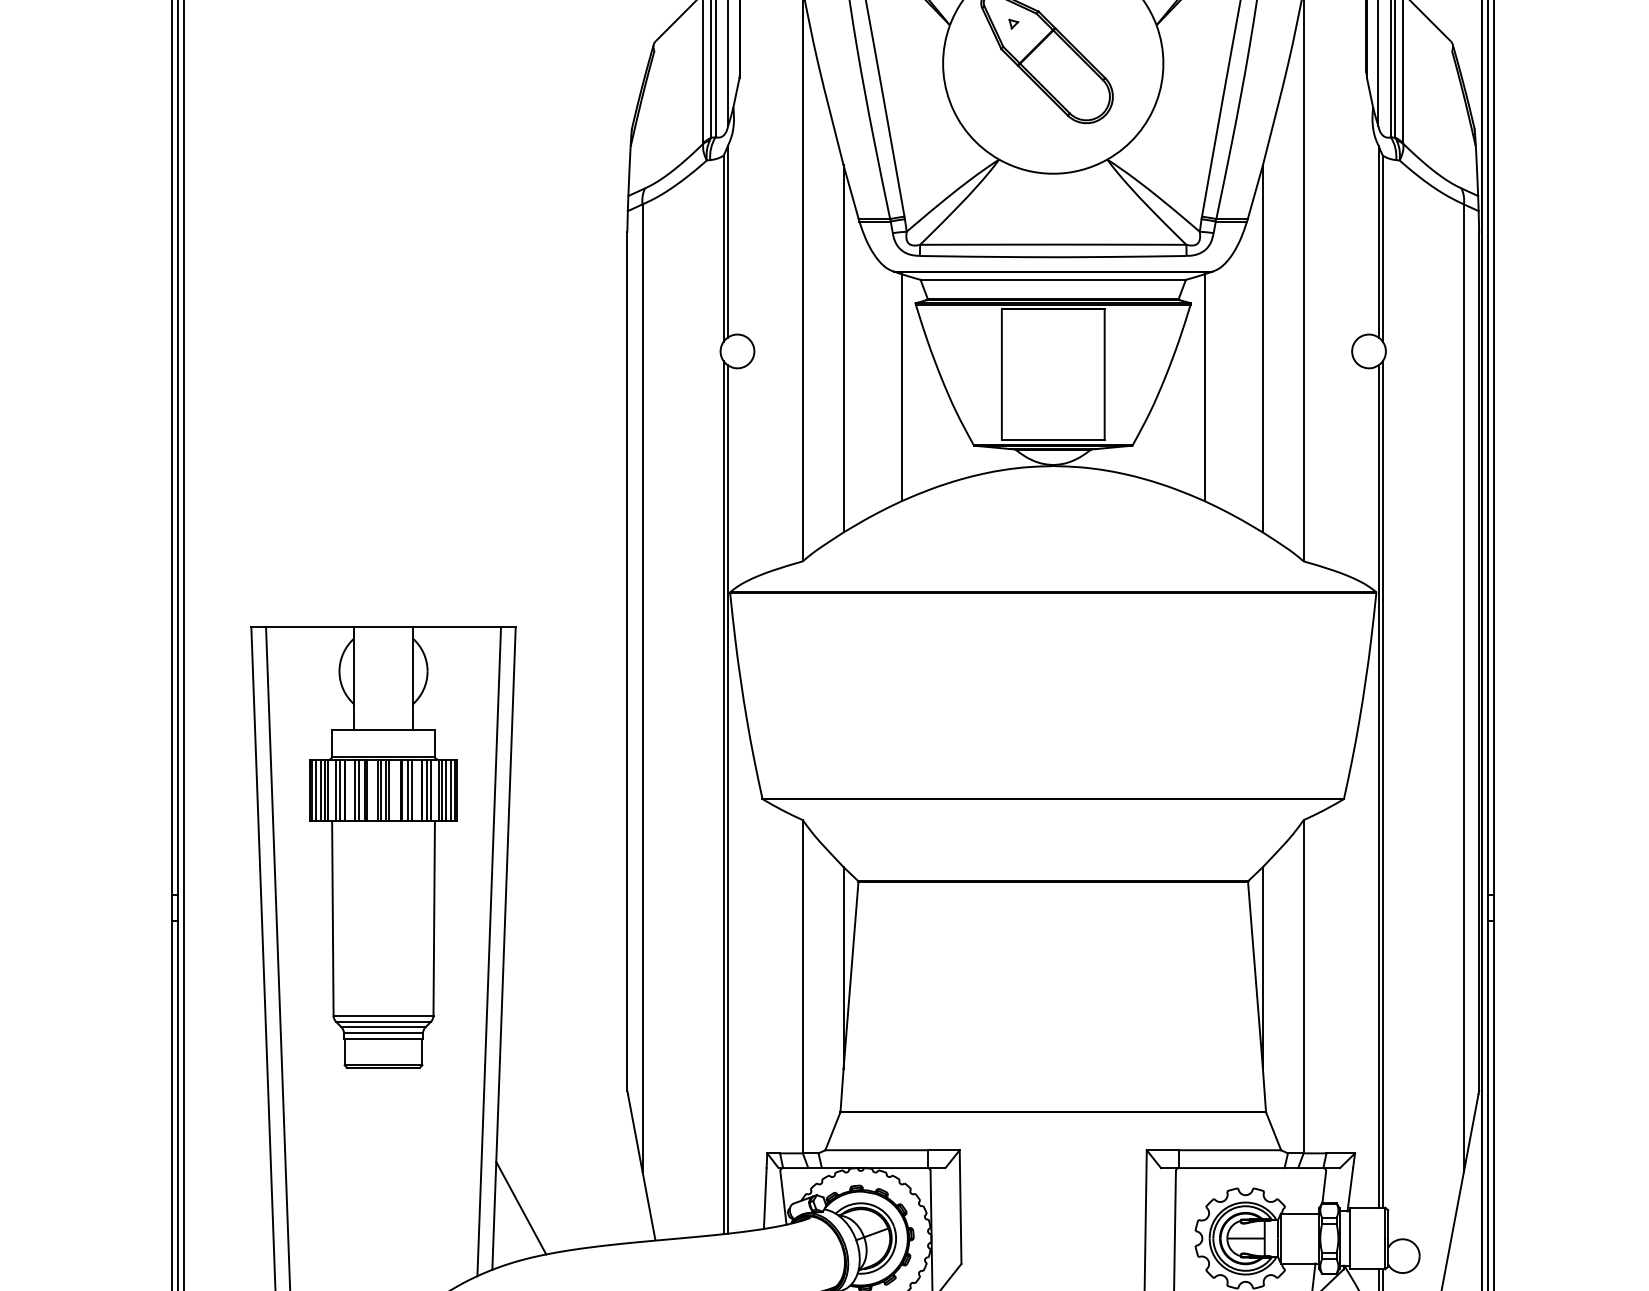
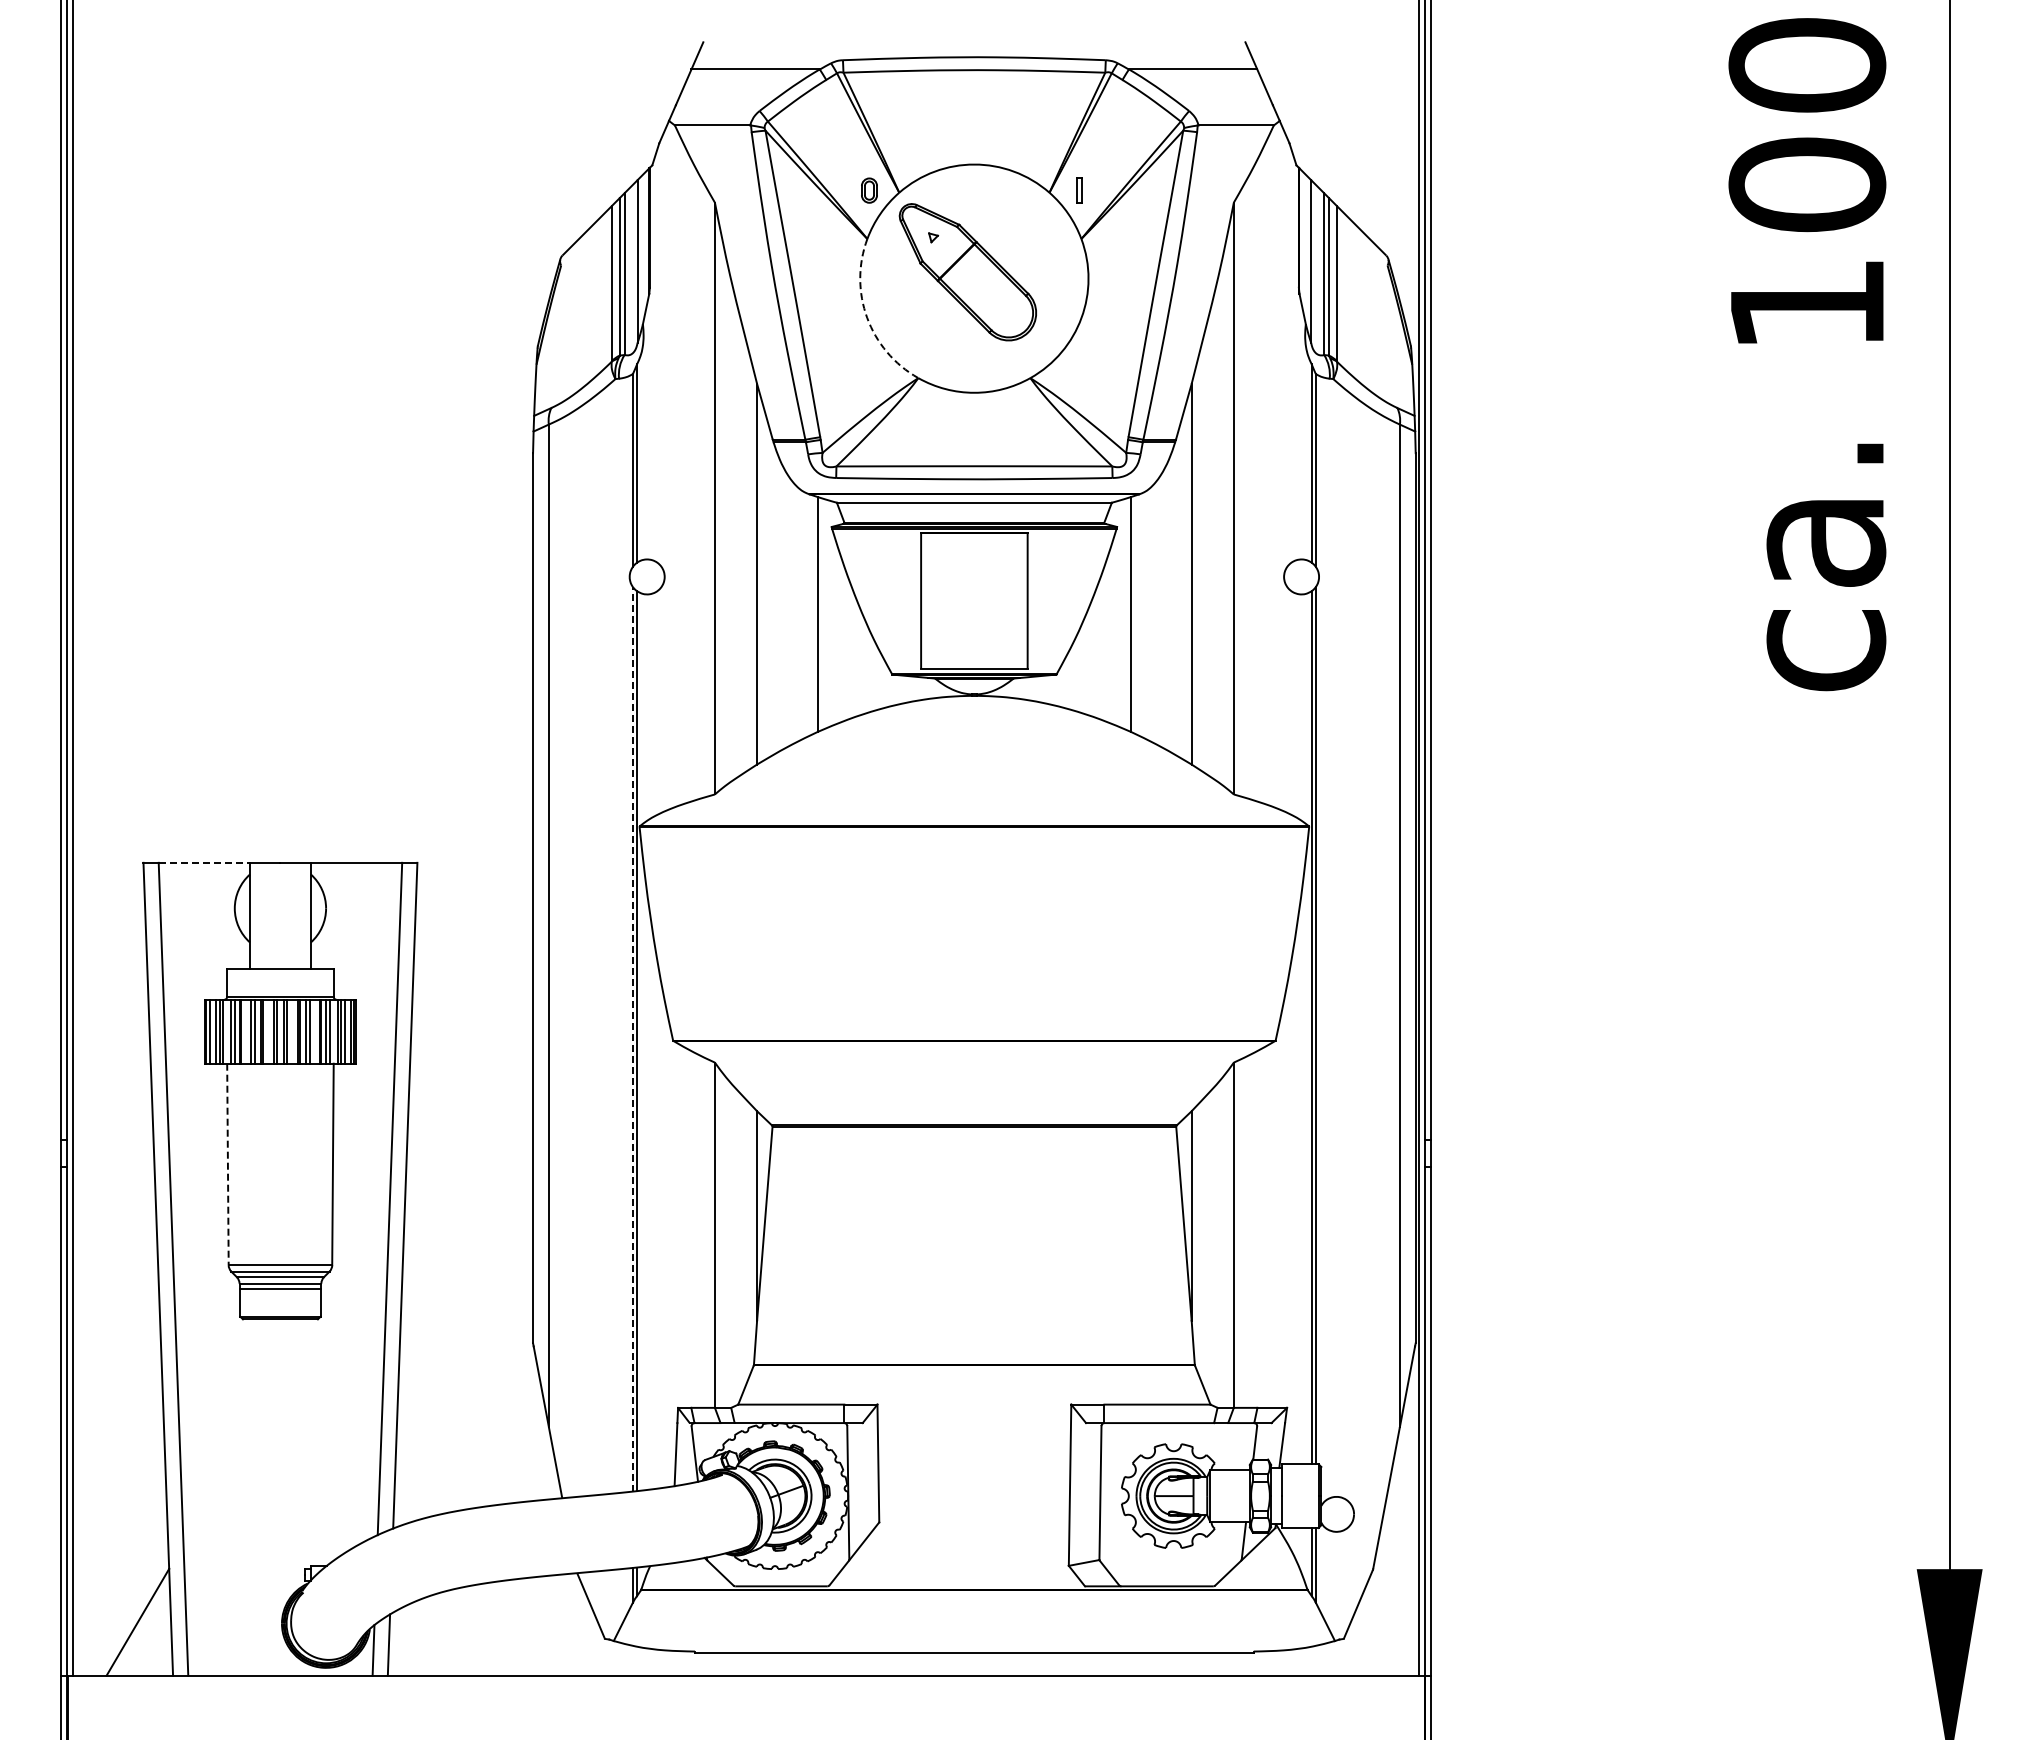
arc: (950, 101) -> (867, 317), solid -> dashed
line: (310, 627) -> (204, 862), solid -> dashed
line: (723, 796) -> (632, 1038), solid -> dashed
line: (332, 918) -> (227, 1164), solid -> dashed
line: (521, 1208) -> (423, 1464), removed

